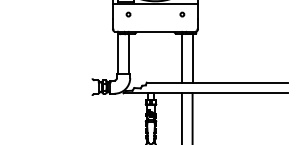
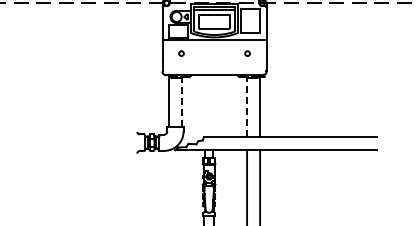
line: (129, 53) -> (182, 101), solid -> dashed
line: (182, 57) -> (247, 106), solid -> dashed

